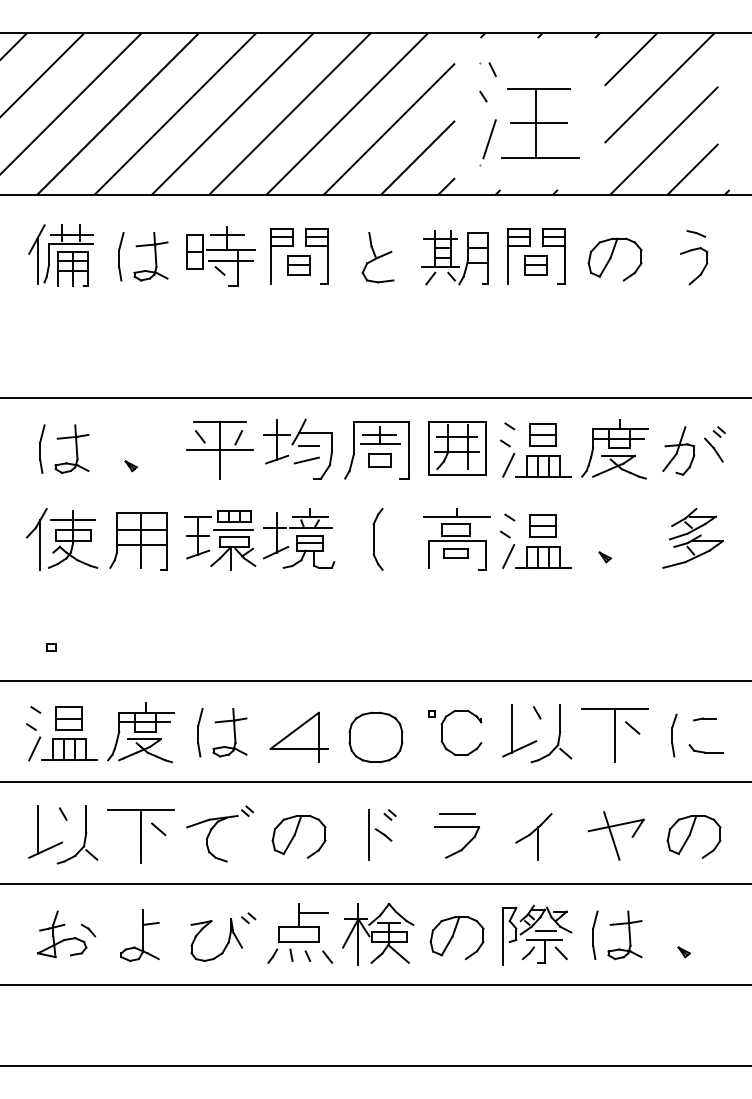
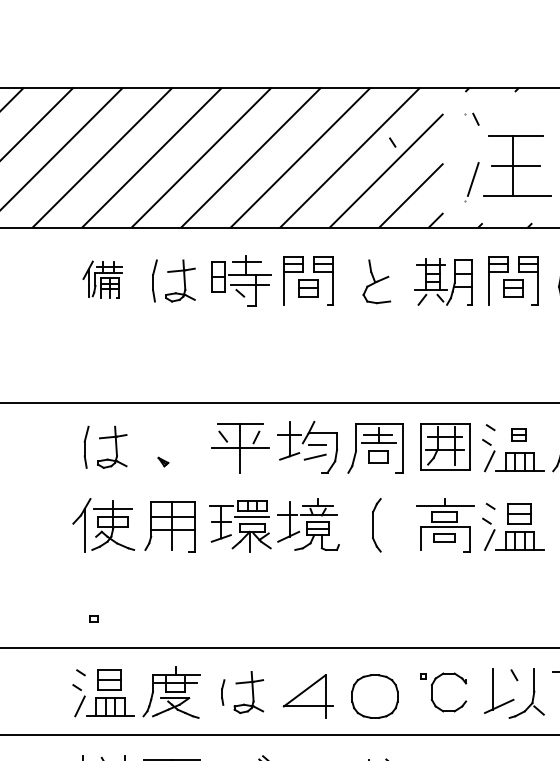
line: (483, 96) -> (392, 142), moved
part: (60, 255) -> (102, 279), size x0.7
part: (542, 434) -> (518, 434), size x0.6
part: (200, 732) -> (223, 692), size x0.6

